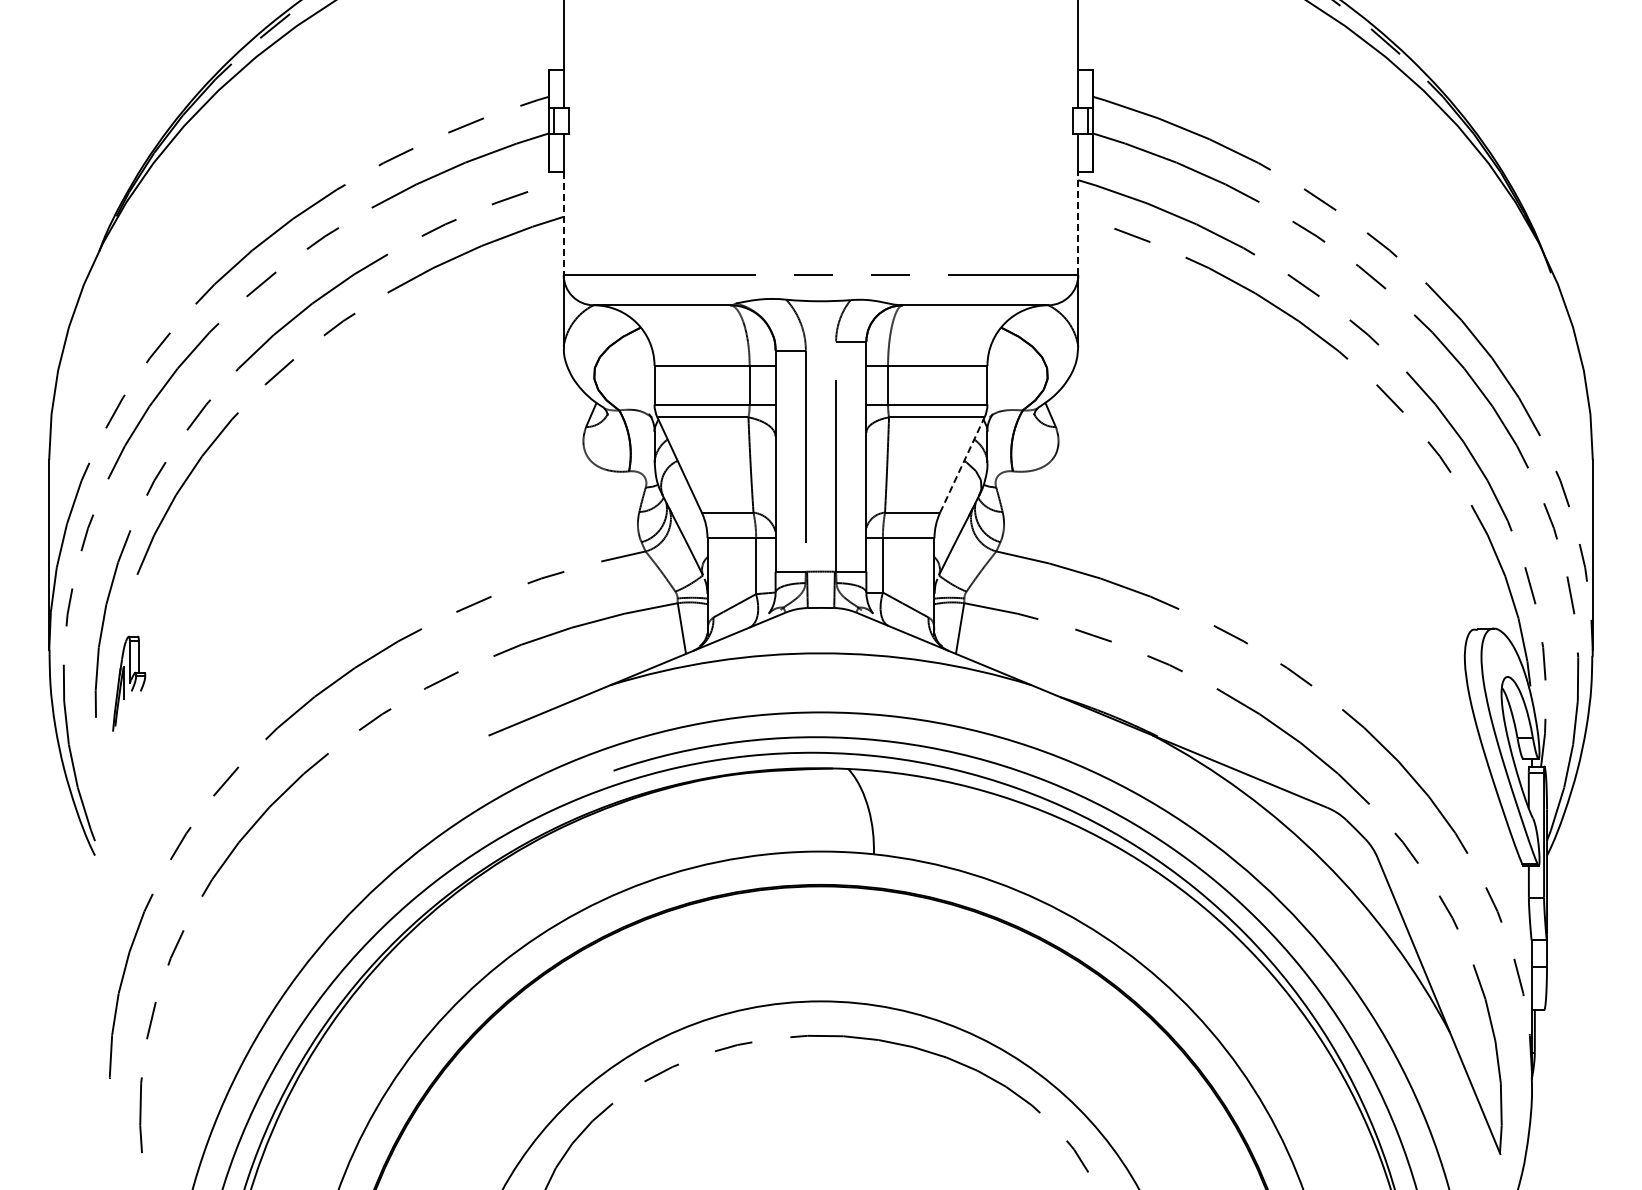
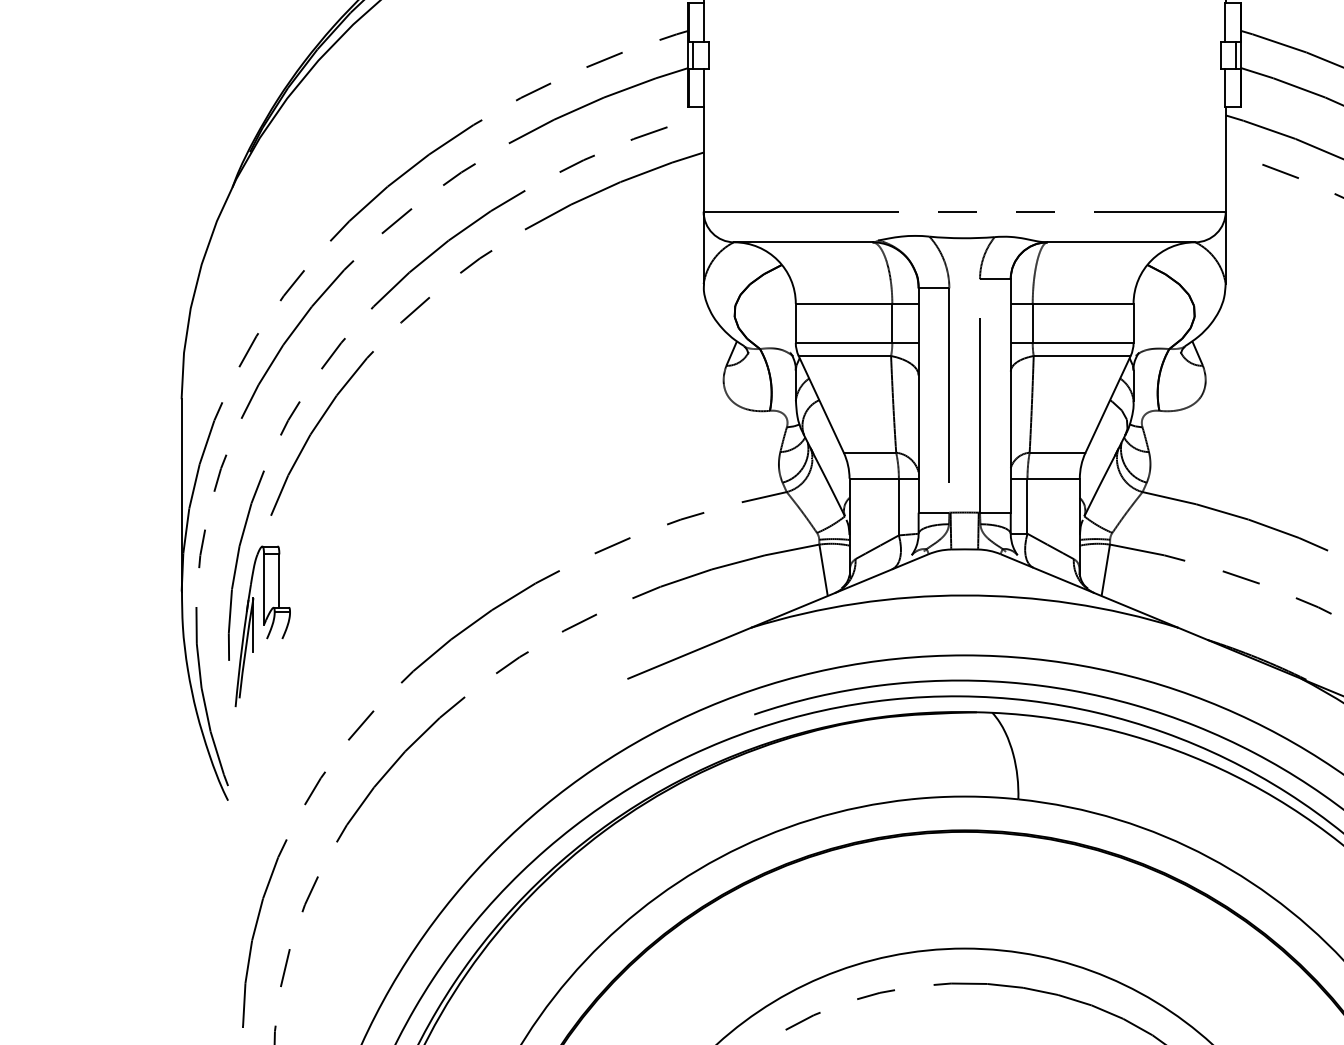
line: (563, 223) -> (703, 159), dashed -> solid
line: (1078, 223) -> (1225, 159), dashed -> solid
line: (962, 464) -> (1108, 403), dashed -> solid
part: (128, 683) -> (262, 626), size x1.67

